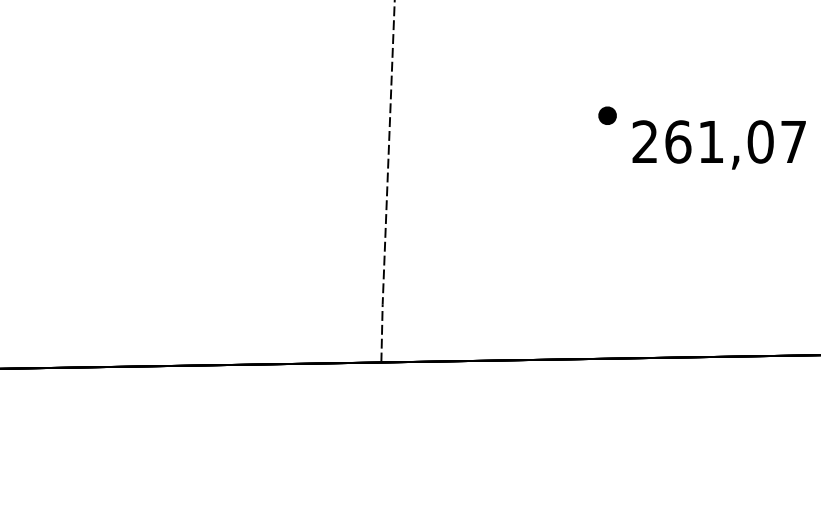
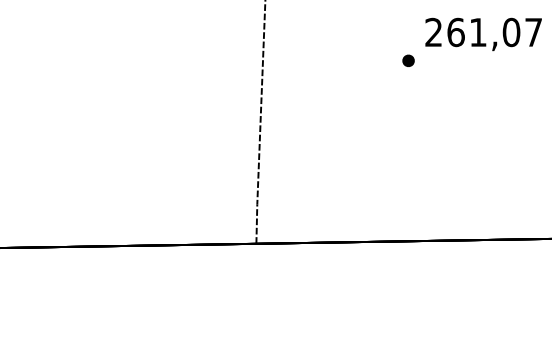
part: (607, 115) -> (408, 60), moved
text: (719, 144) -> (483, 34), moved

